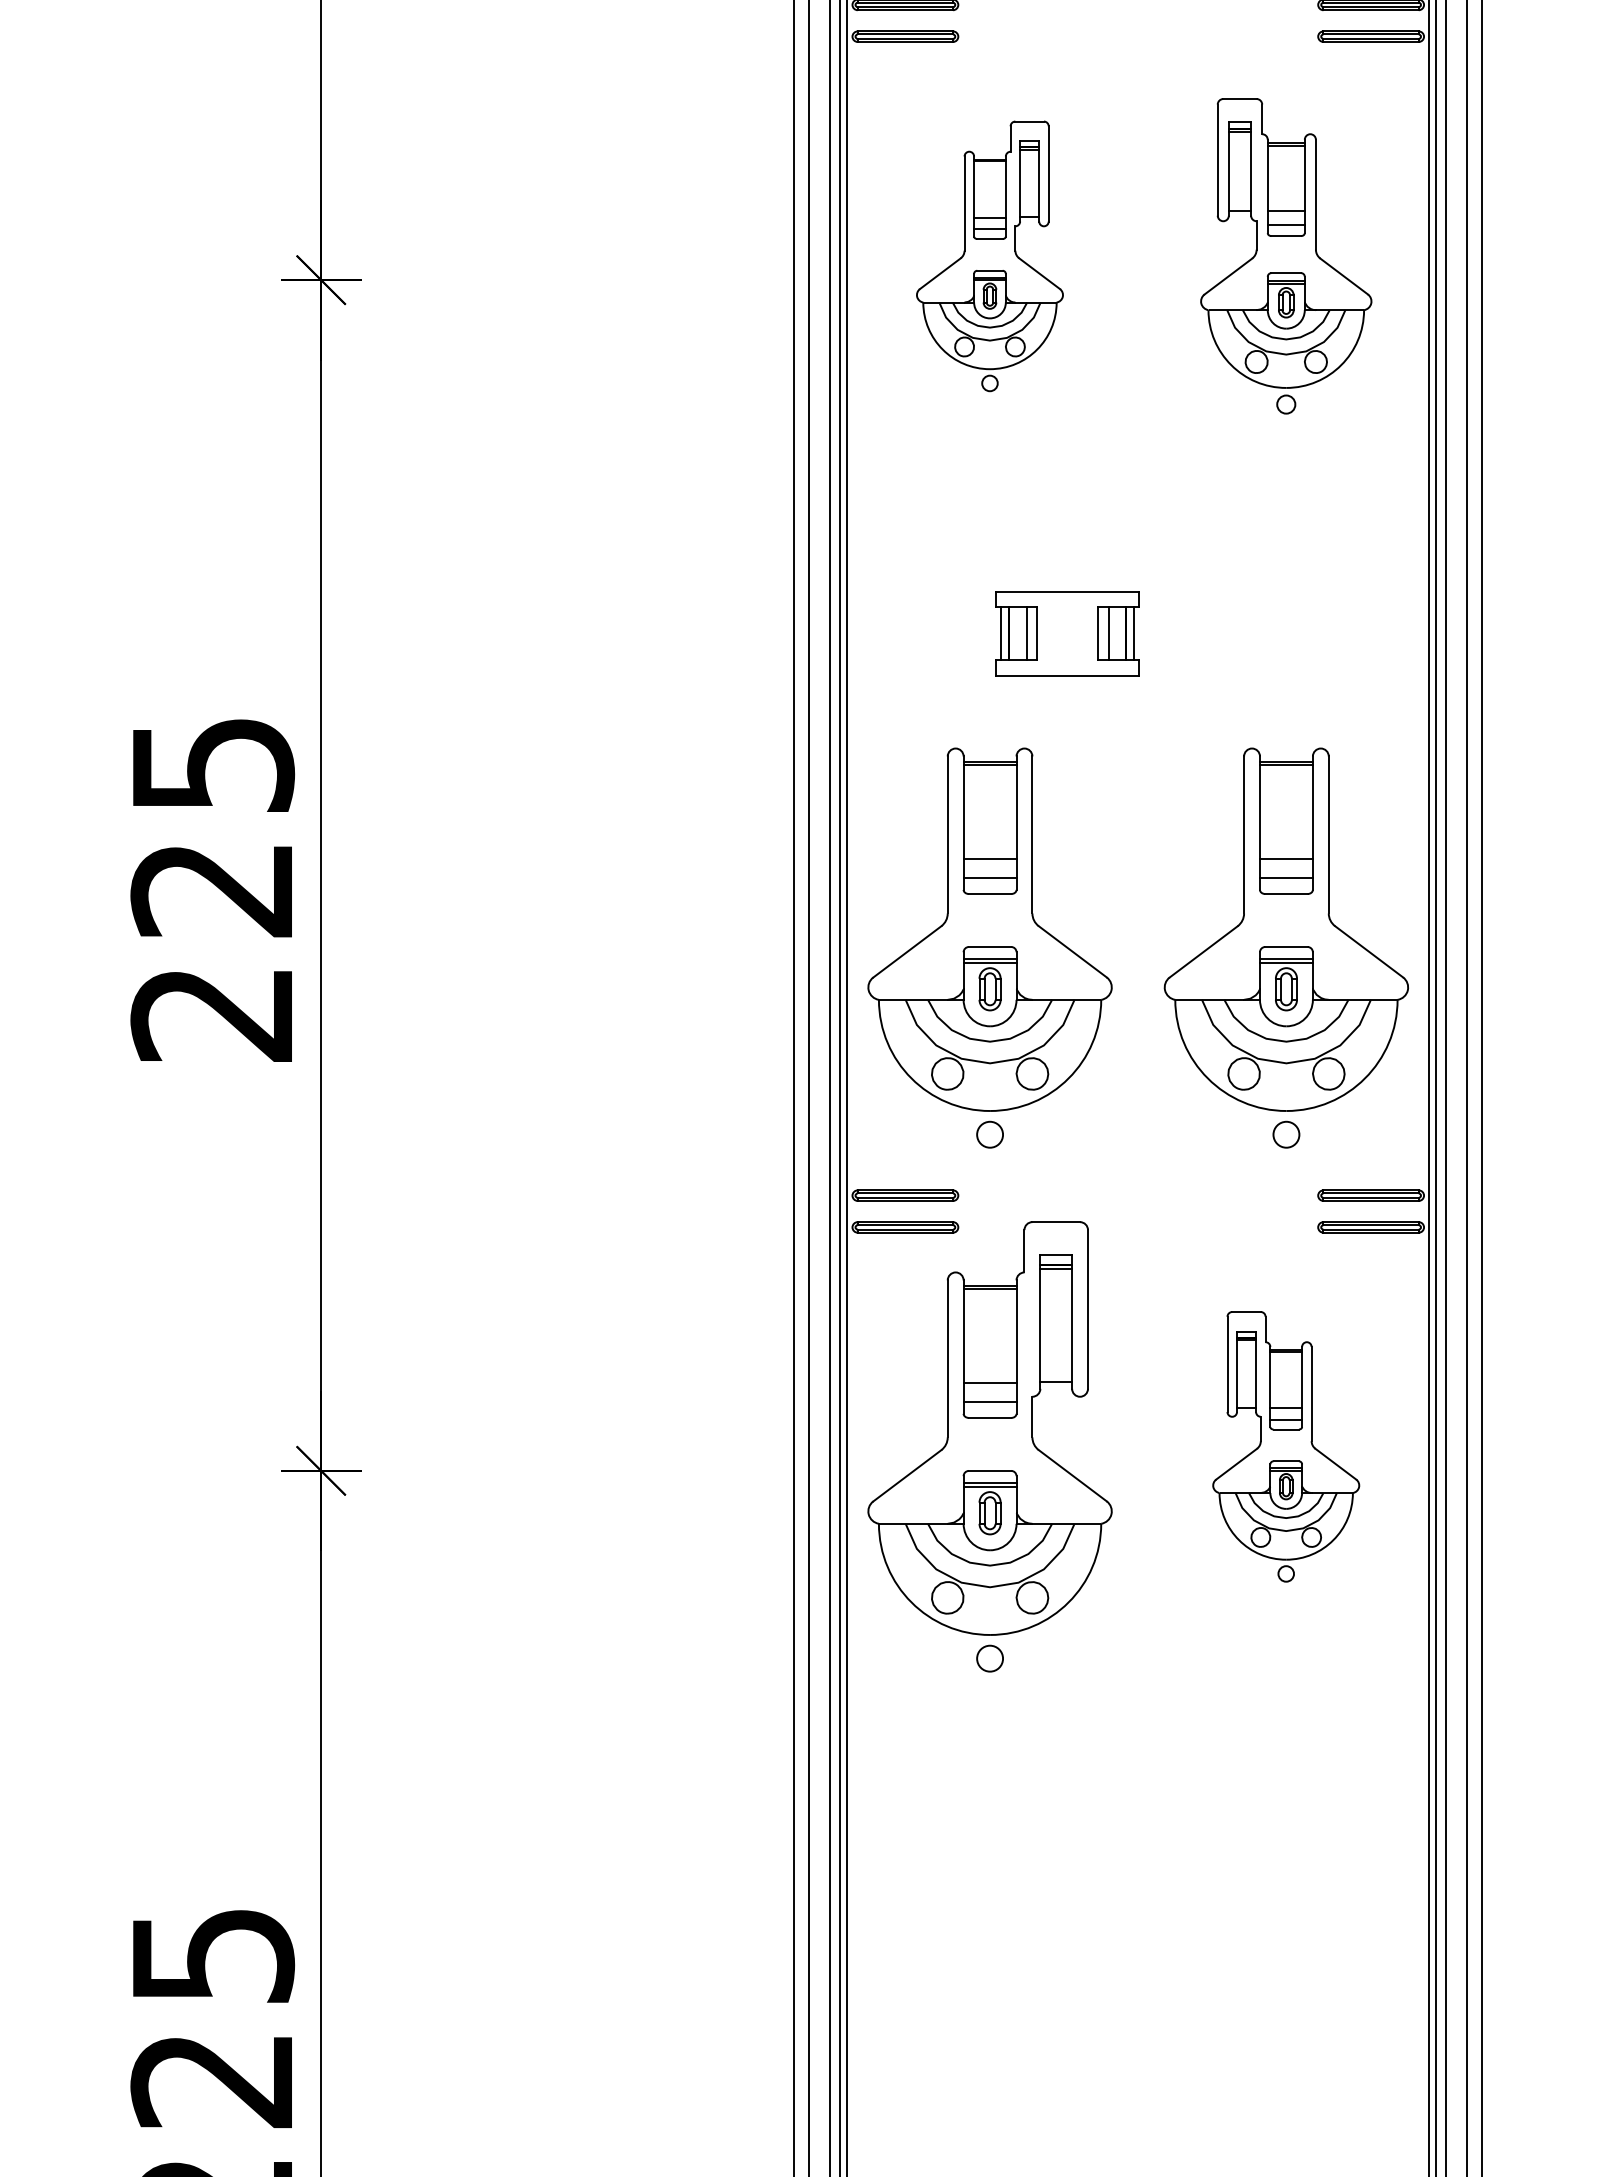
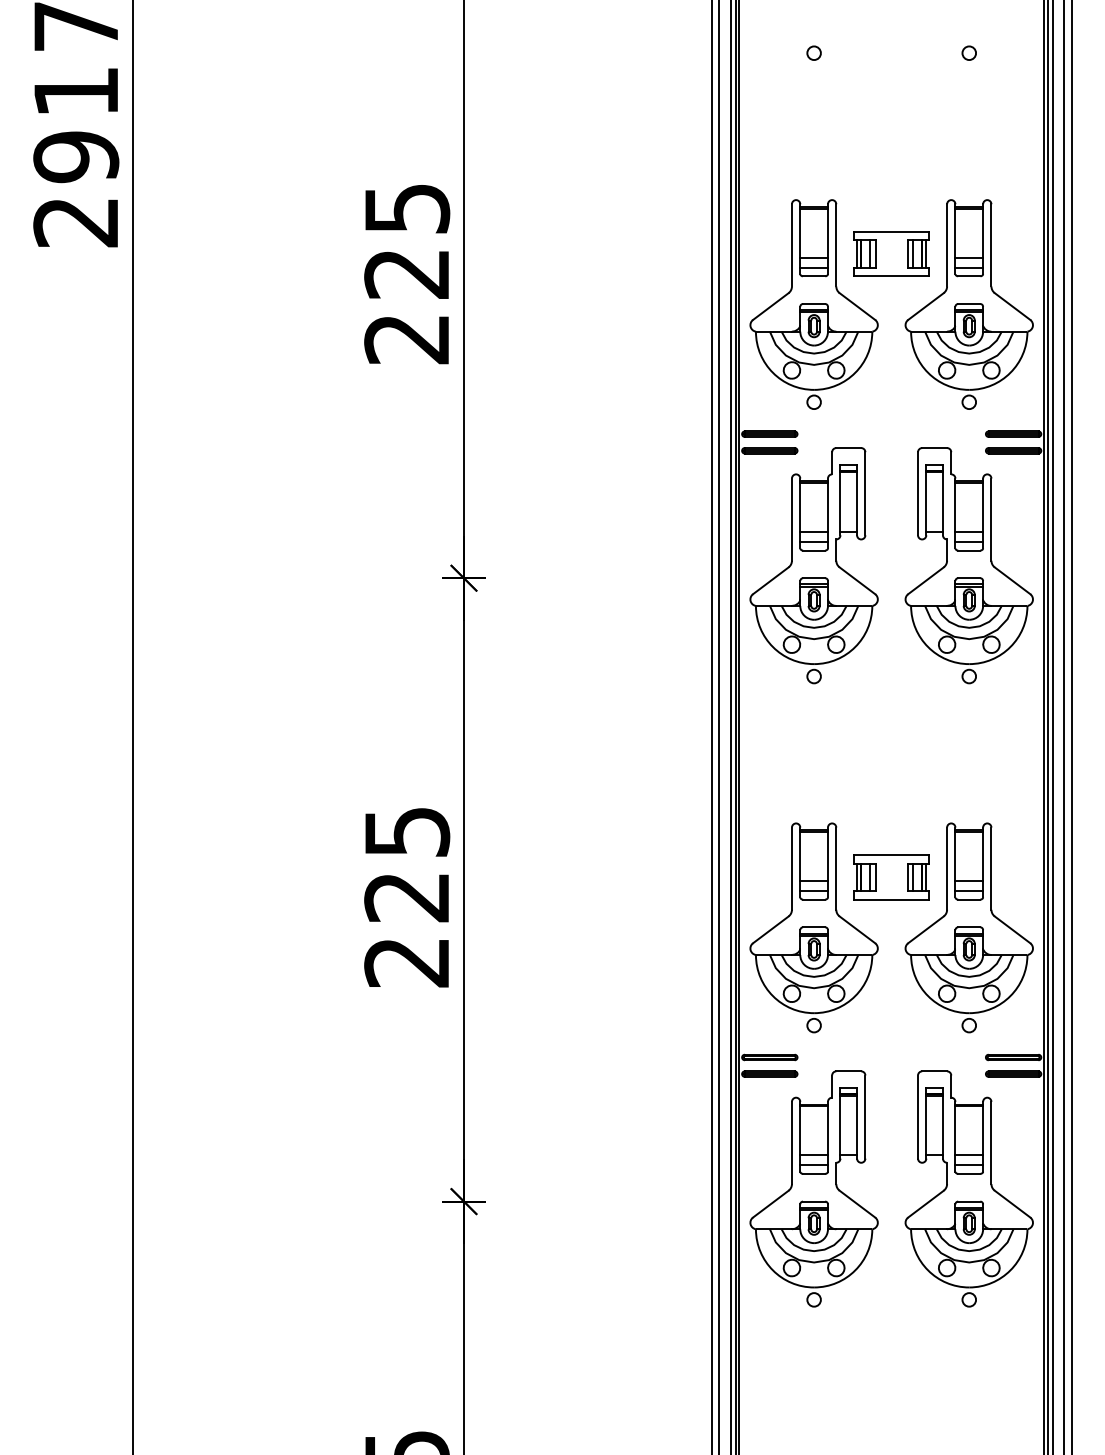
part: (988, 255) -> (813, 565), size x1.67
part: (1284, 255) -> (968, 565), size x1.43
part: (1067, 634) -> (891, 877), moved
part: (1284, 1445) -> (968, 1188), size x1.67

